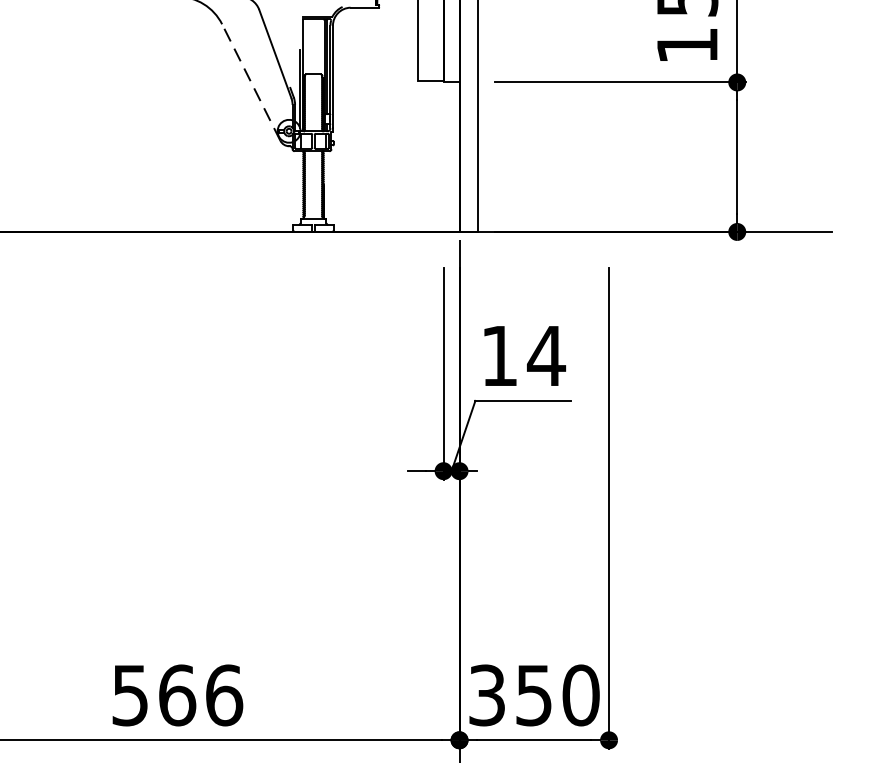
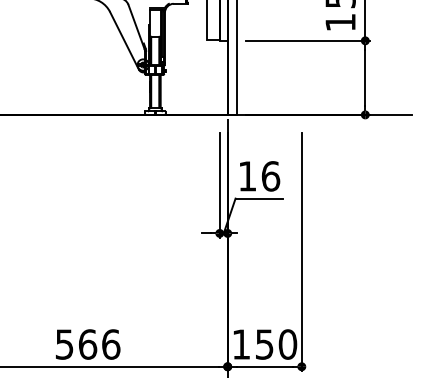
line: (251, 81) -> (124, 40), dashed -> solid
text: (545, 356) -> (270, 176), 14 -> 16
text: (487, 695) -> (241, 344), 350 -> 150

